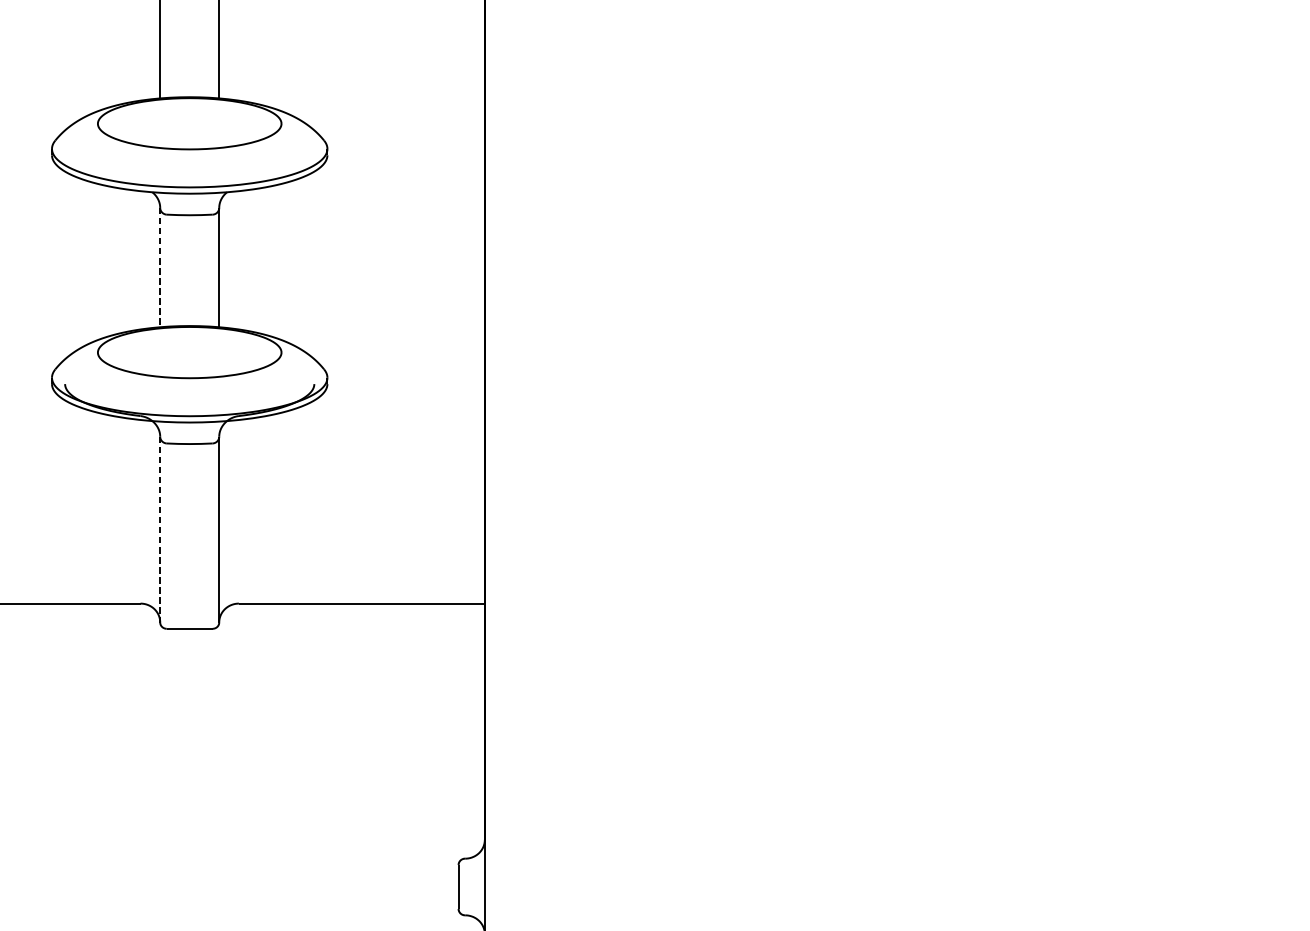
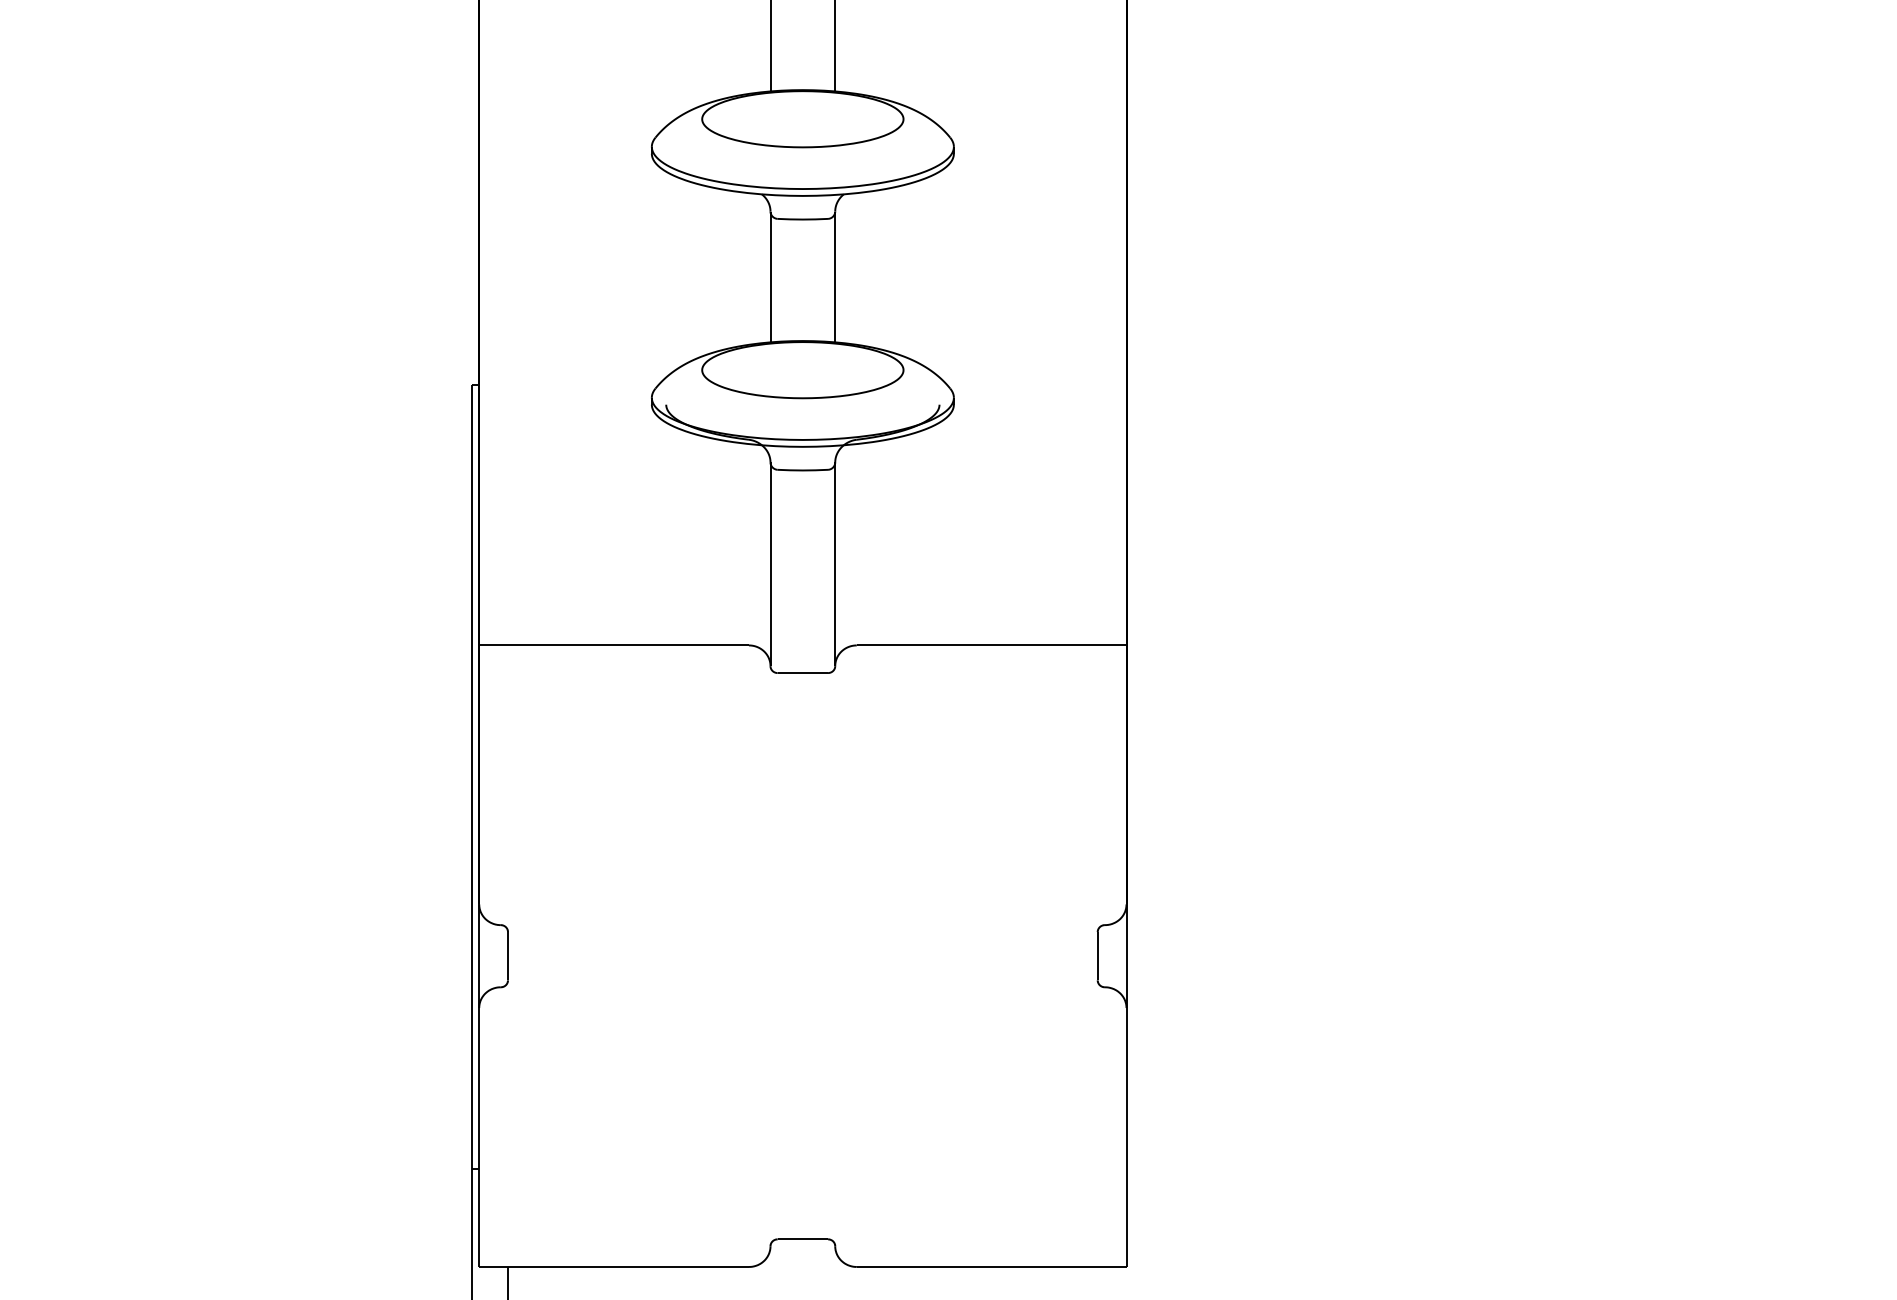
line: (160, 268) -> (770, 277), dashed -> solid
line: (160, 529) -> (770, 564), dashed -> solid

